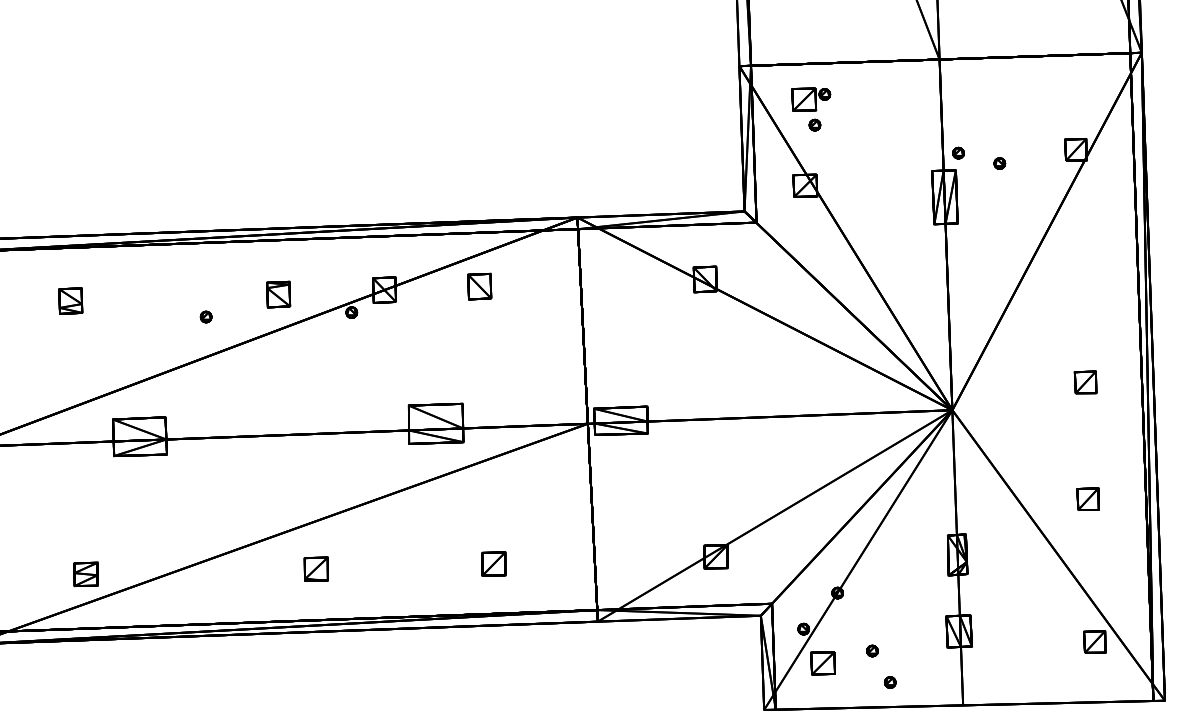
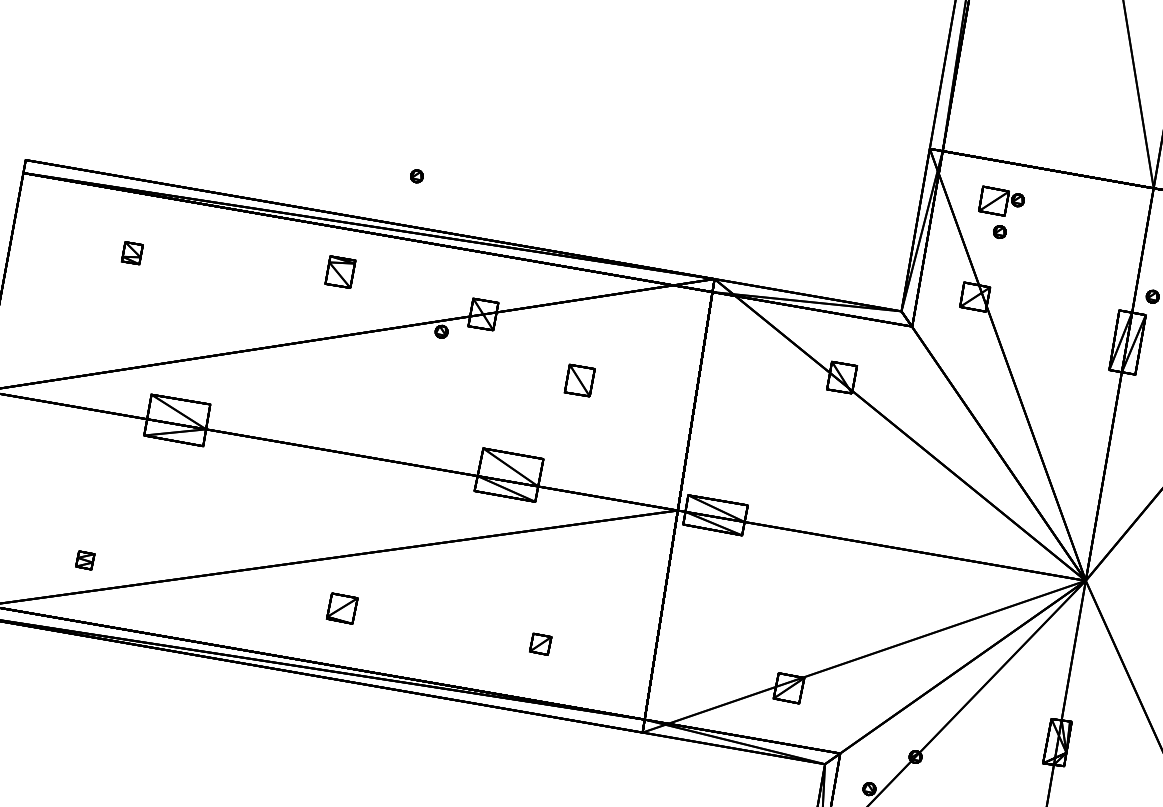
part: (479, 286) -> (579, 380), moved
part: (278, 294) -> (340, 272), moved
part: (70, 300) -> (132, 252), size x0.7
part: (205, 316) -> (416, 175), moved
part: (493, 563) -> (540, 643), size x0.7
part: (85, 574) -> (84, 560), size x0.6

